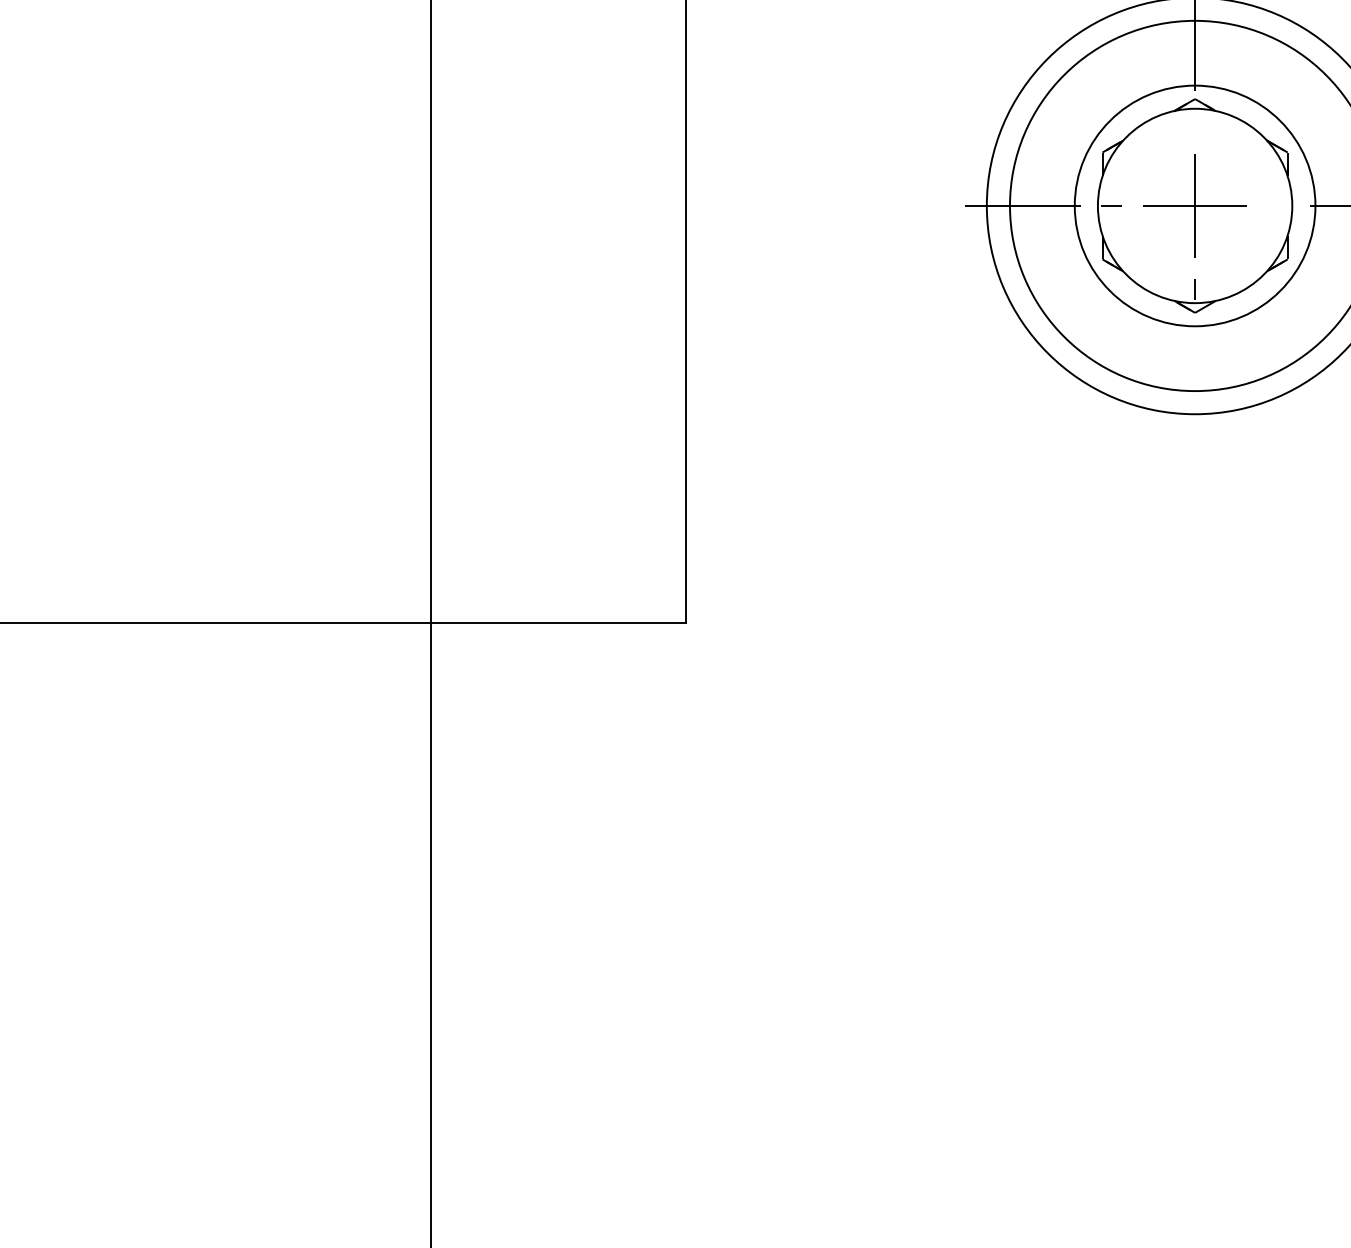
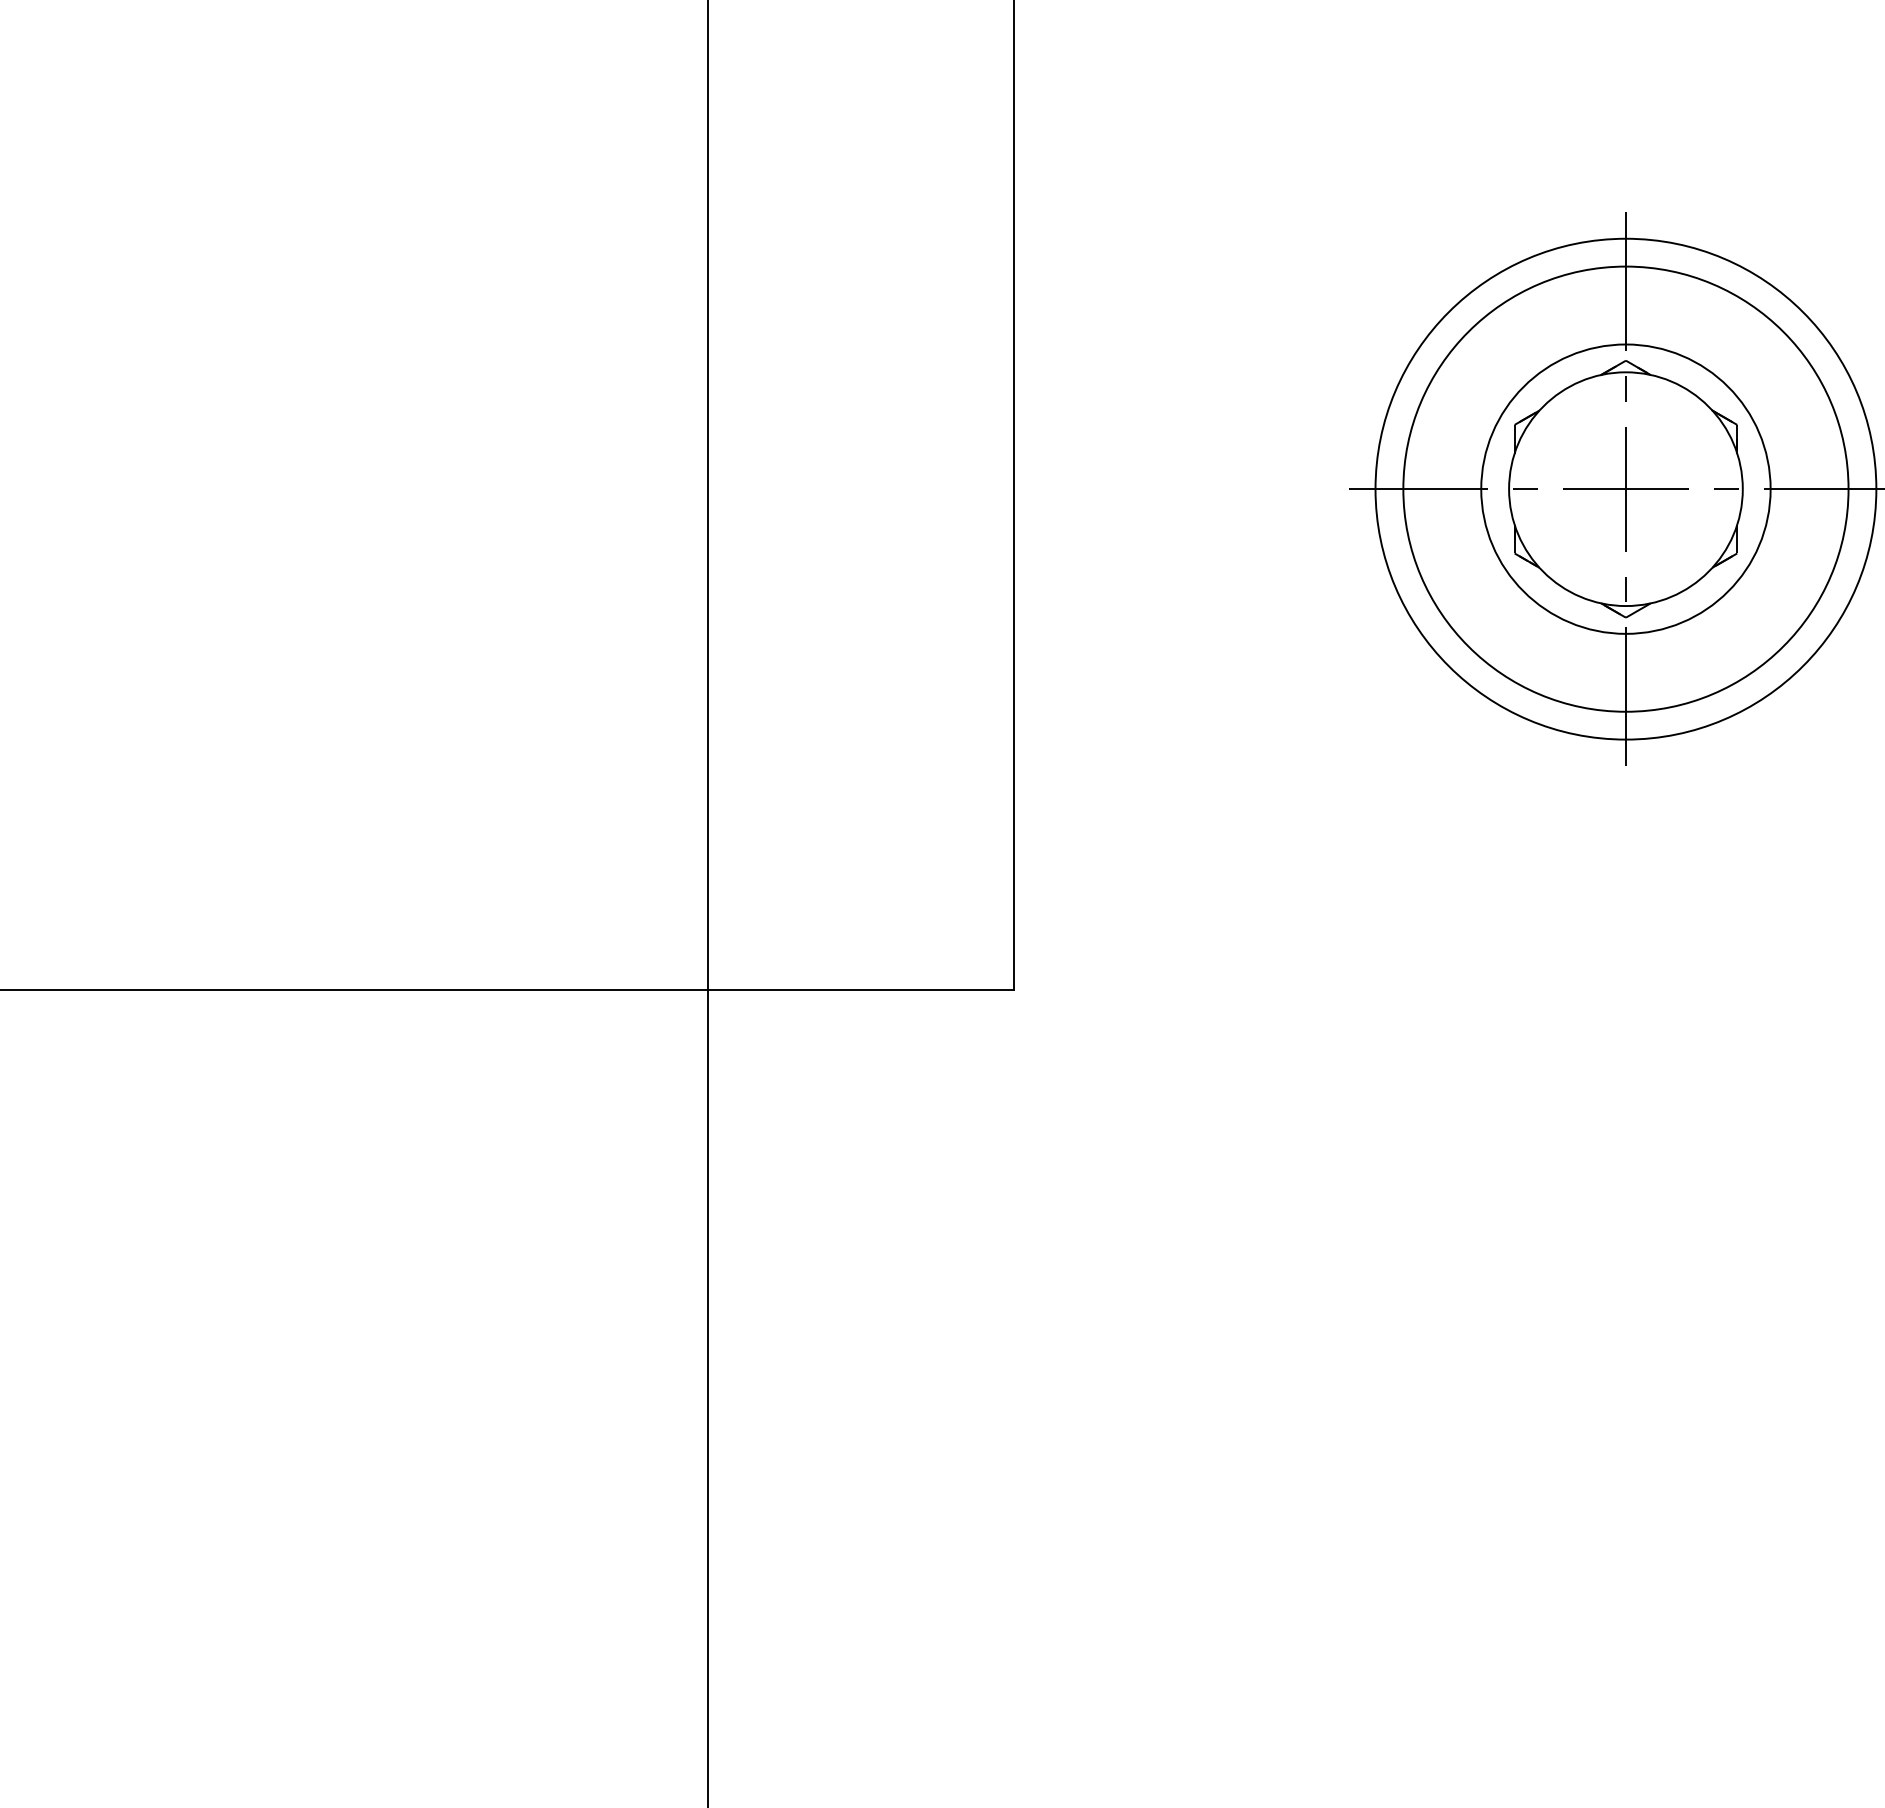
line: (1194, 122) -> (1625, 388), added
line: (1277, 206) -> (1725, 489), added
line: (1194, 382) -> (1625, 701), added

